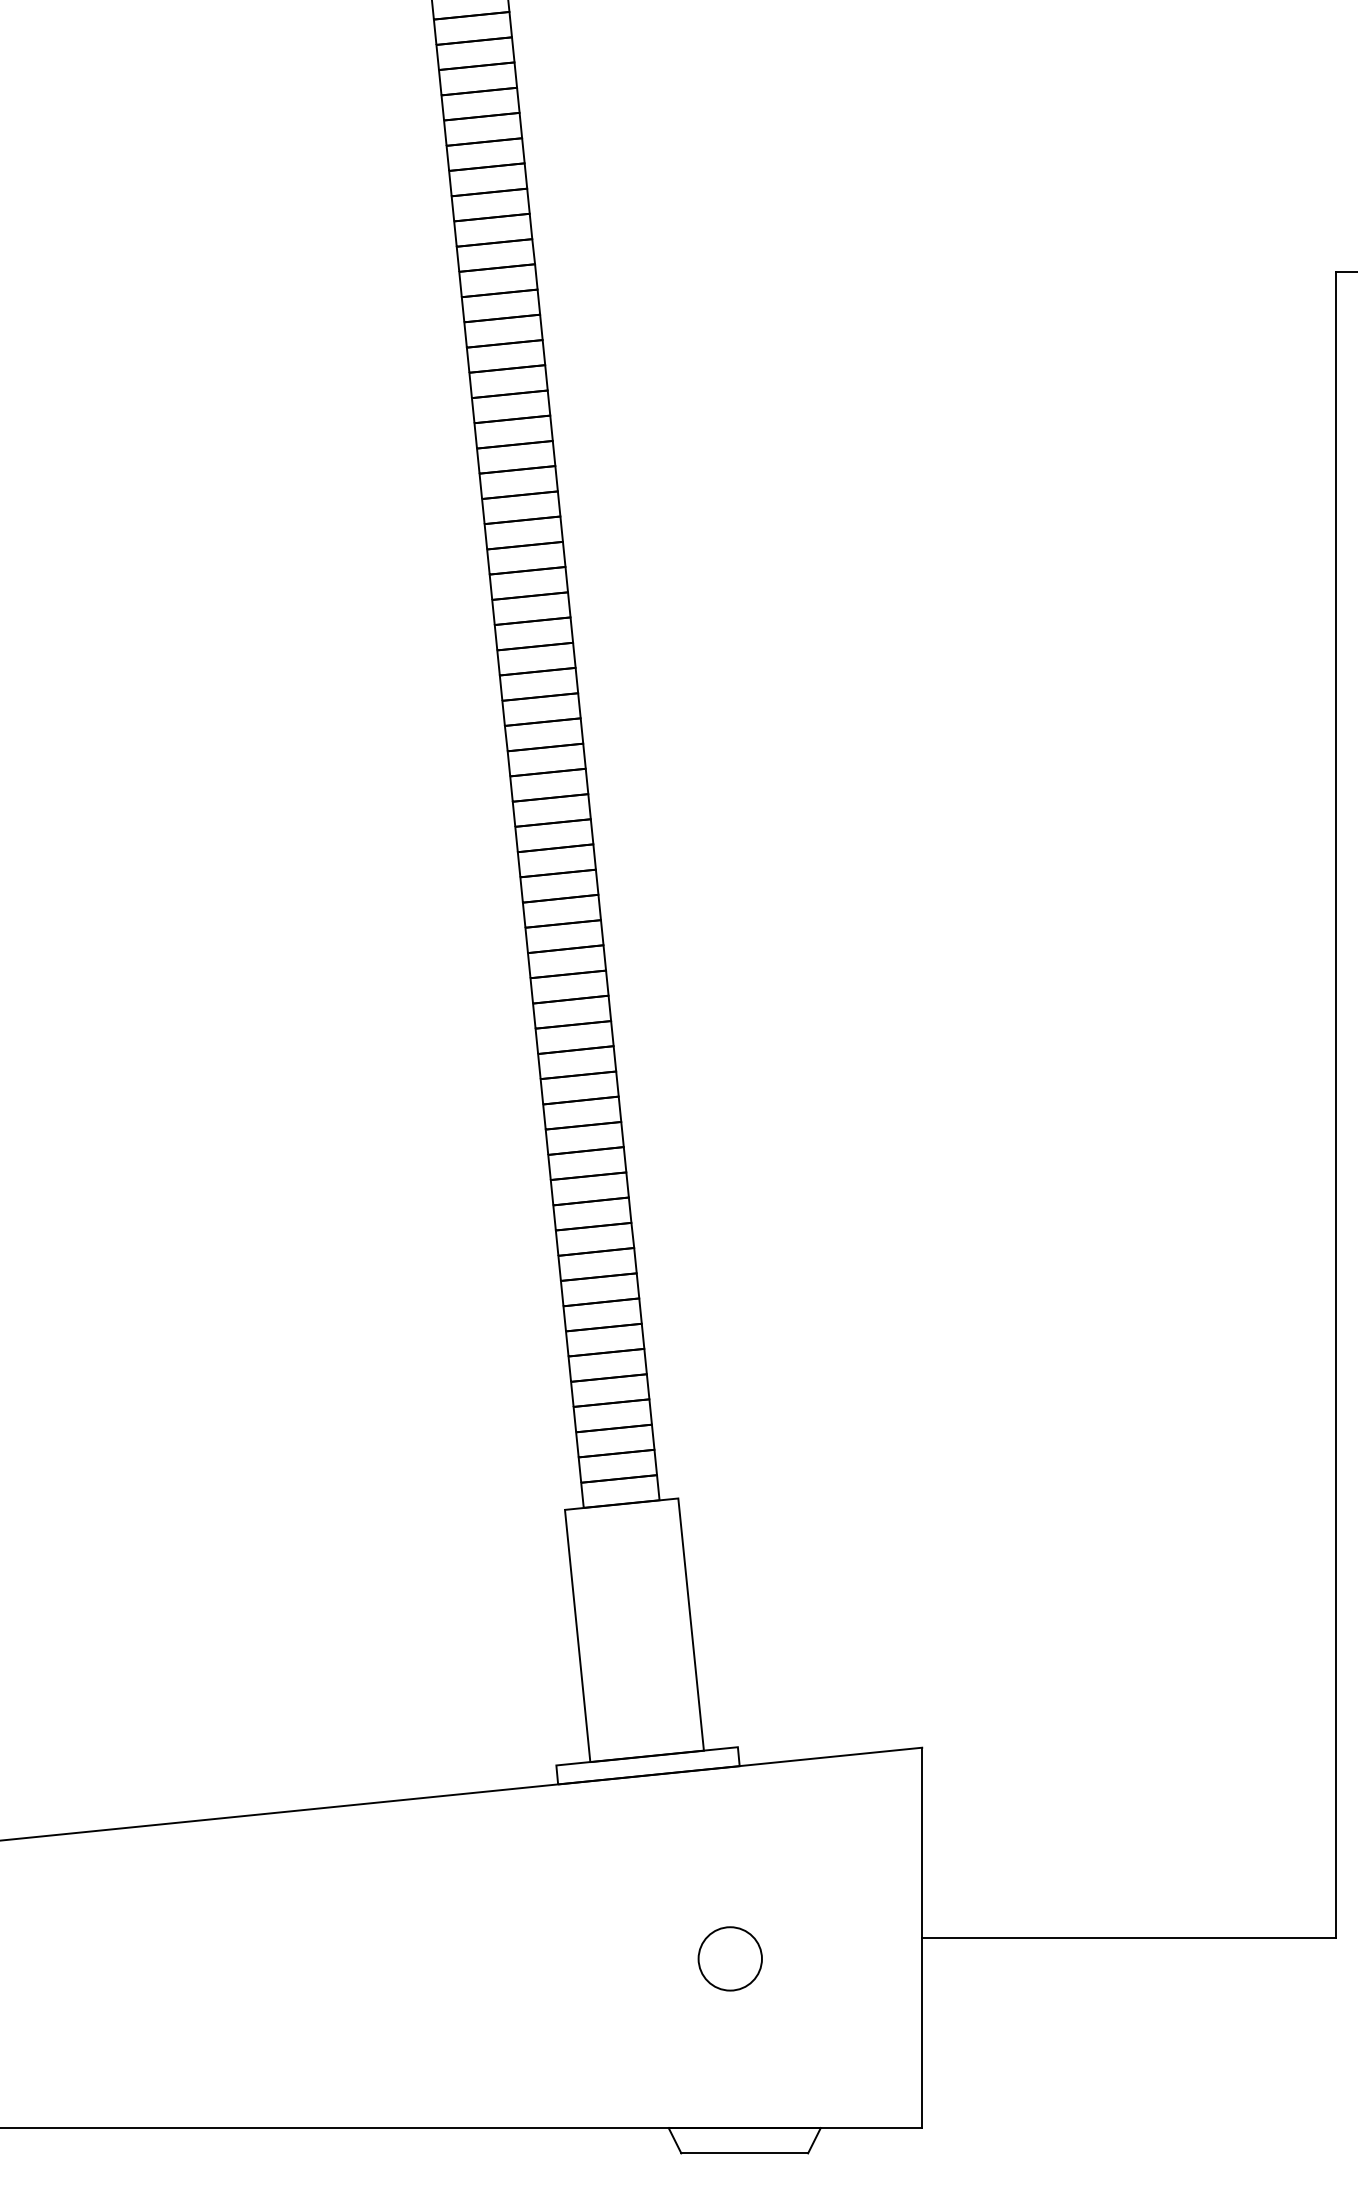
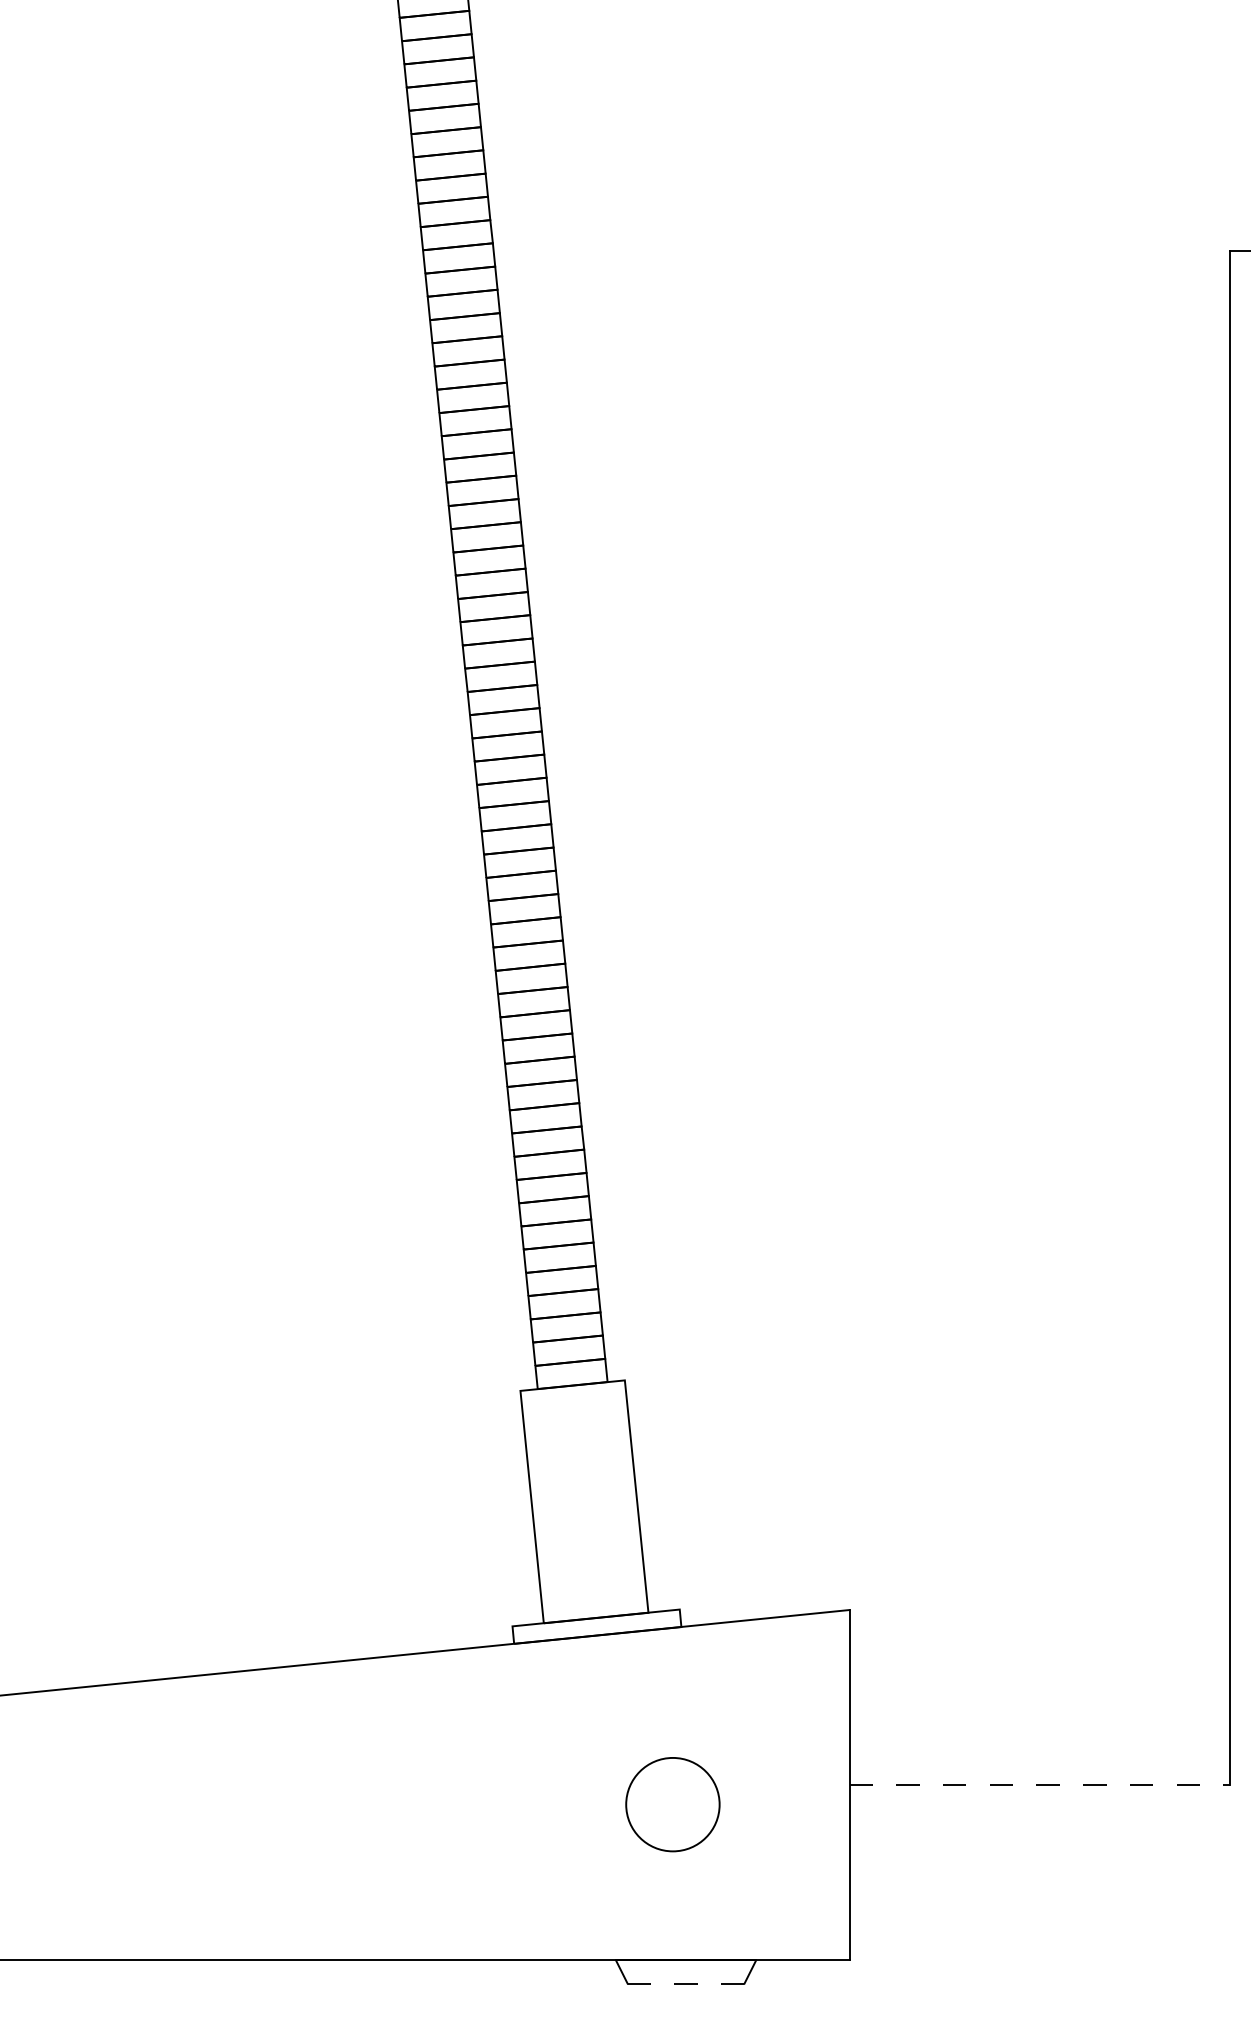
line: (1129, 1938) -> (1040, 1785), solid -> dashed
circle: (730, 1958) -> (672, 1804), size x1.6
line: (744, 2153) -> (685, 1983), solid -> dashed

